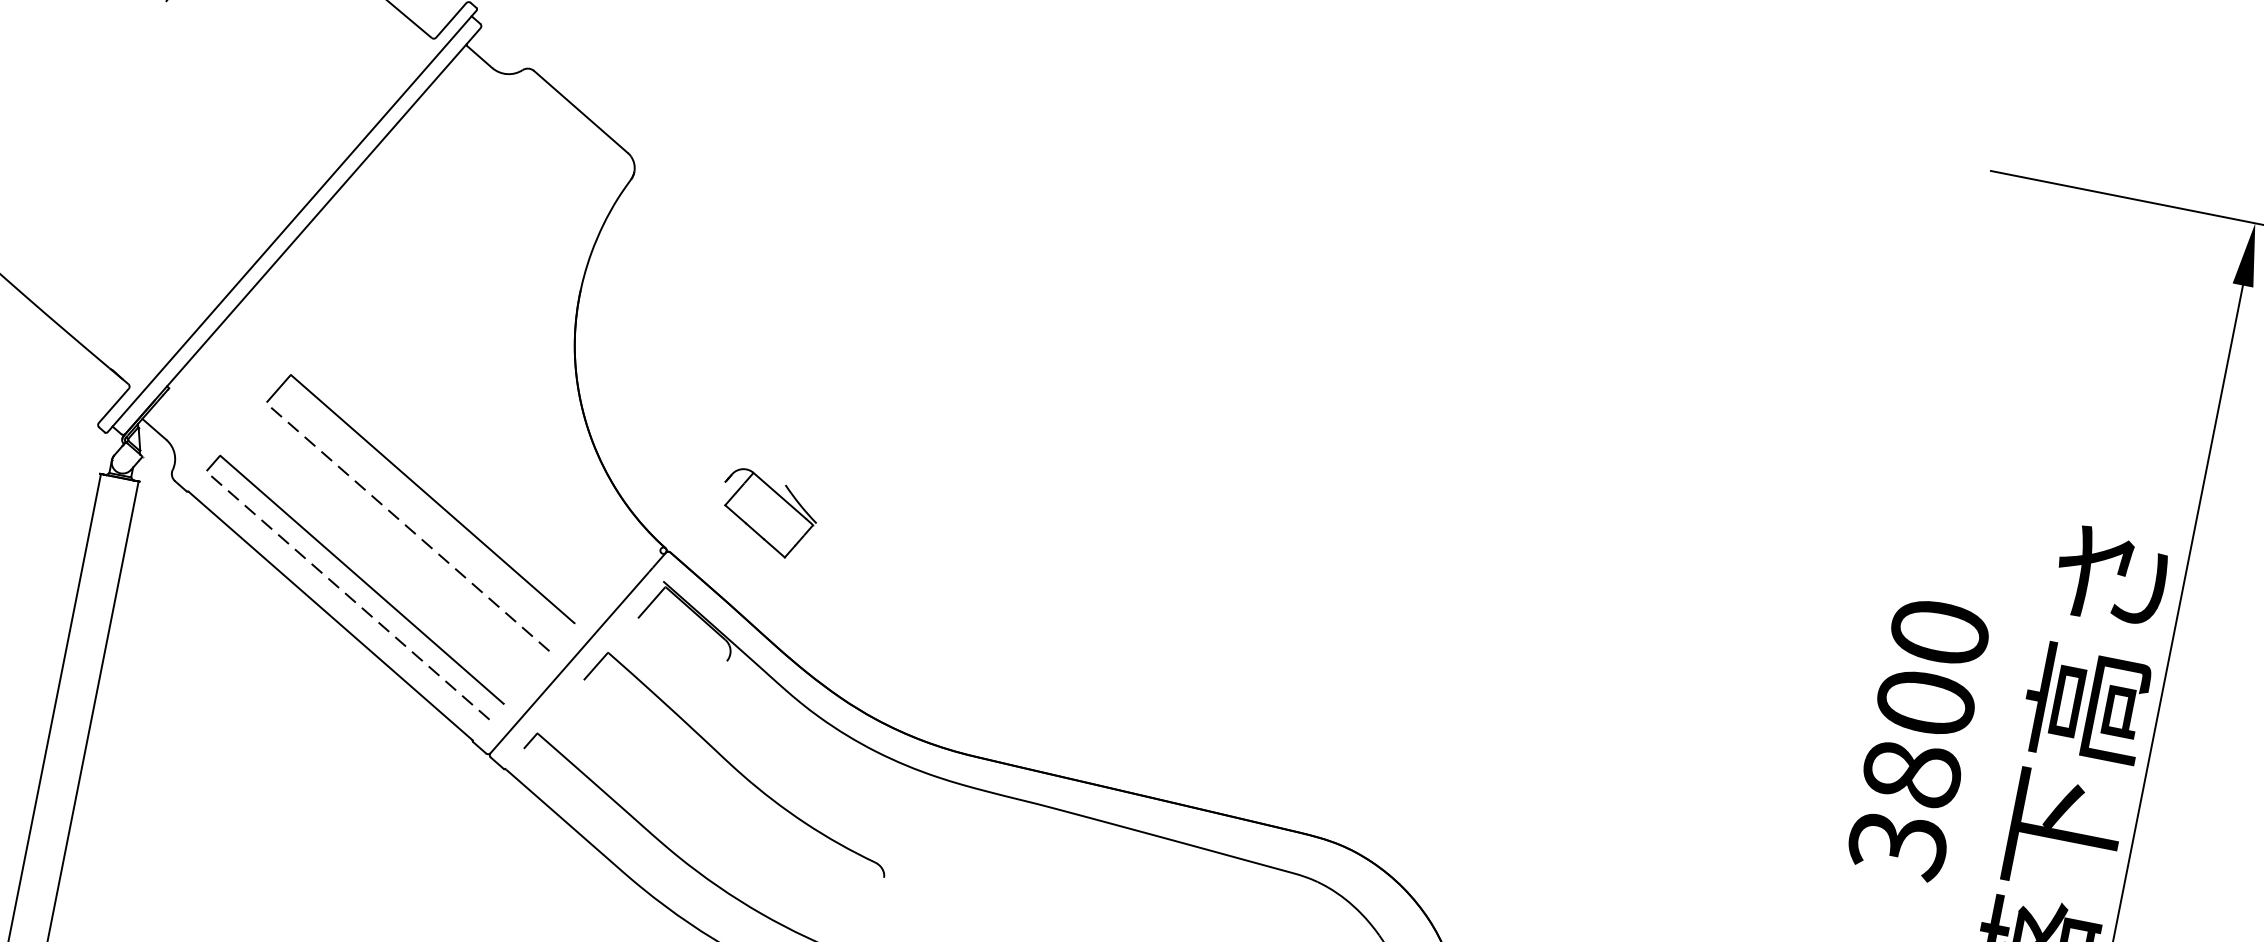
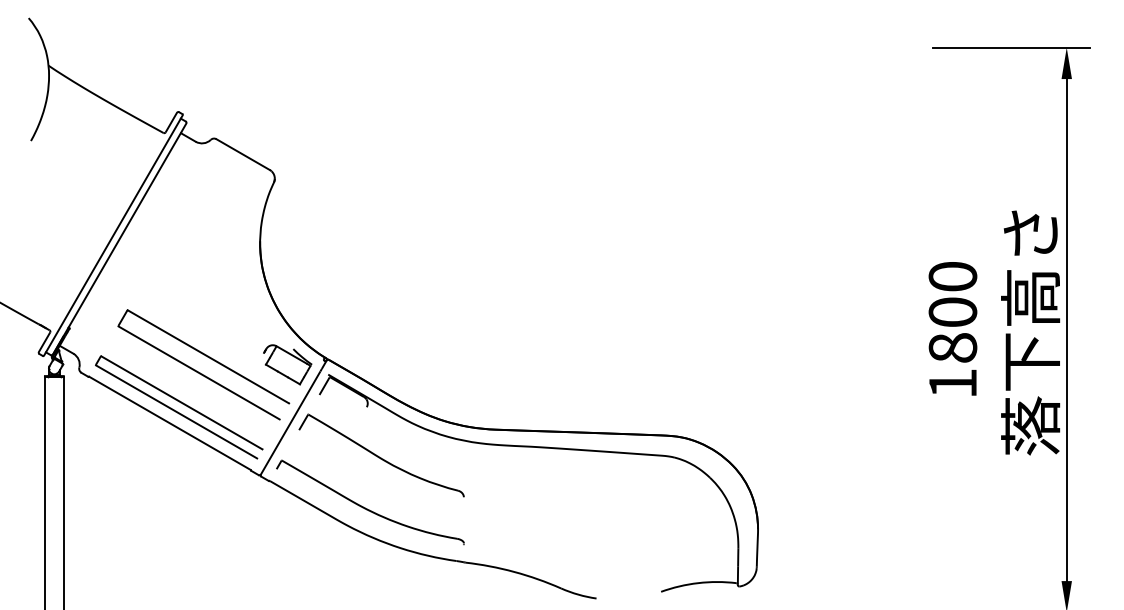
part: (767, 513) -> (287, 364), moved
line: (407, 526) -> (198, 372), dashed -> solid
line: (348, 594) -> (176, 411), dashed -> solid
text: (1896, 846) -> (952, 384), 3800 -> 1800

